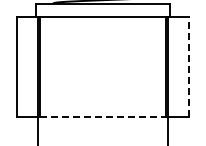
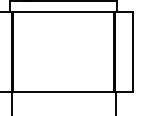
line: (189, 66) -> (132, 51), dashed -> solid
line: (102, 116) -> (63, 91), dashed -> solid

